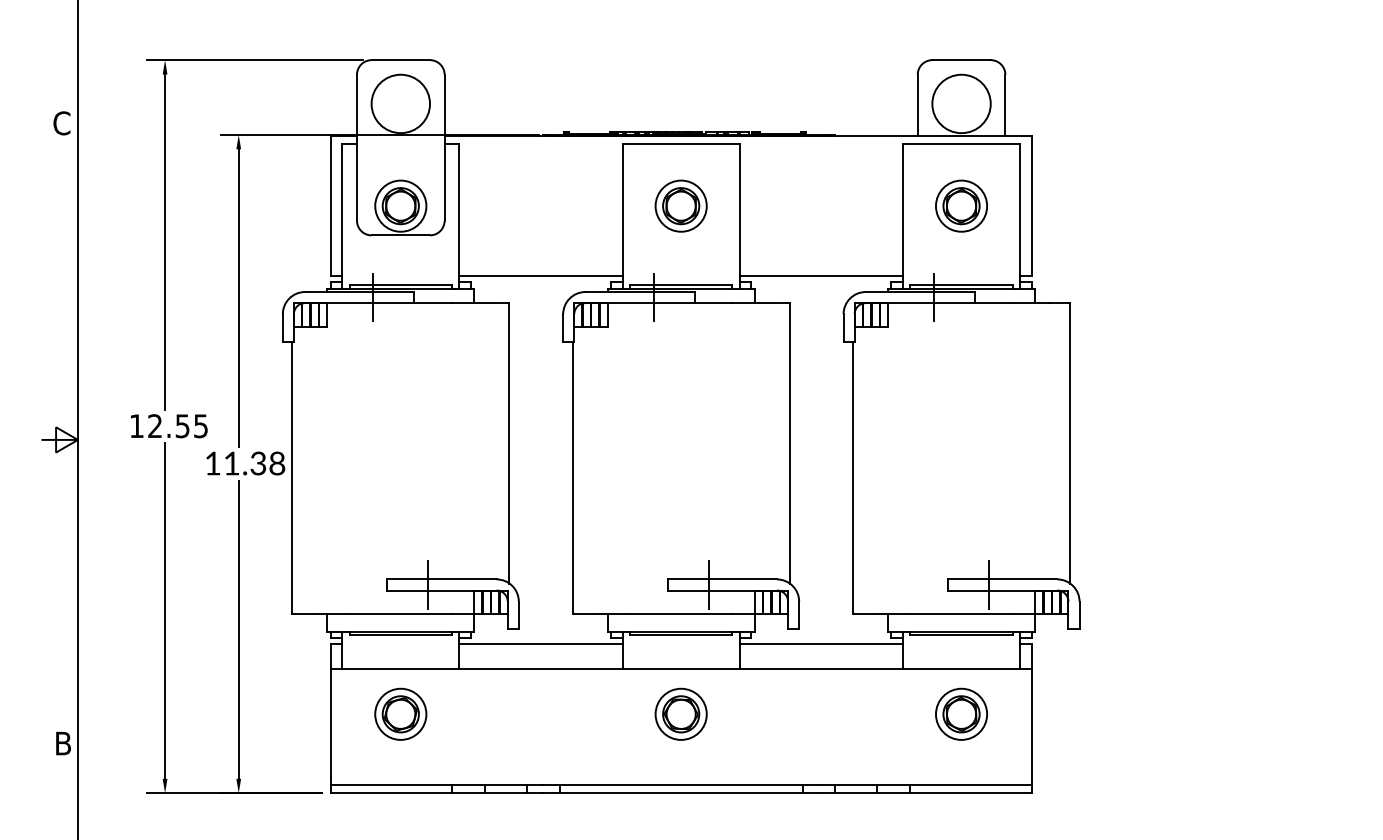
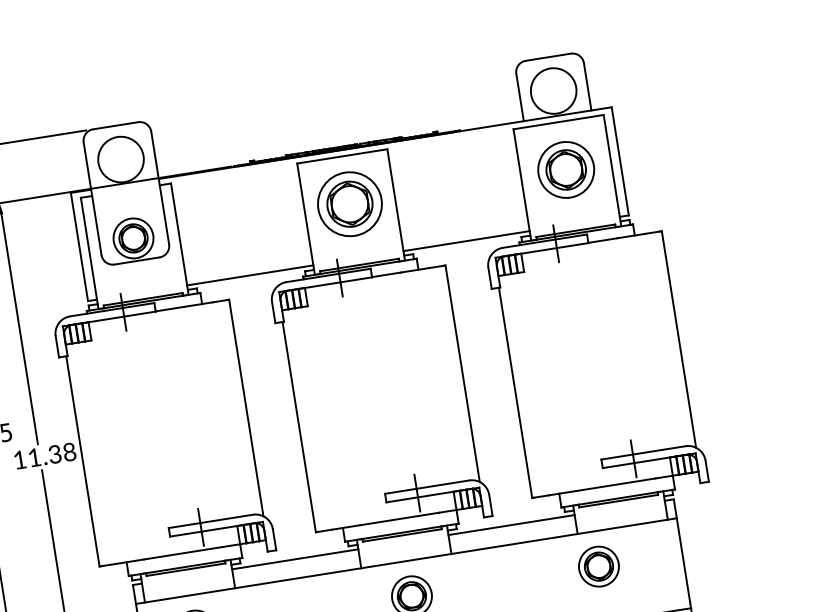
part: (680, 205) -> (349, 203), size x1.6
part: (961, 205) -> (566, 169), size x1.4
part: (961, 713) -> (598, 566), moved

